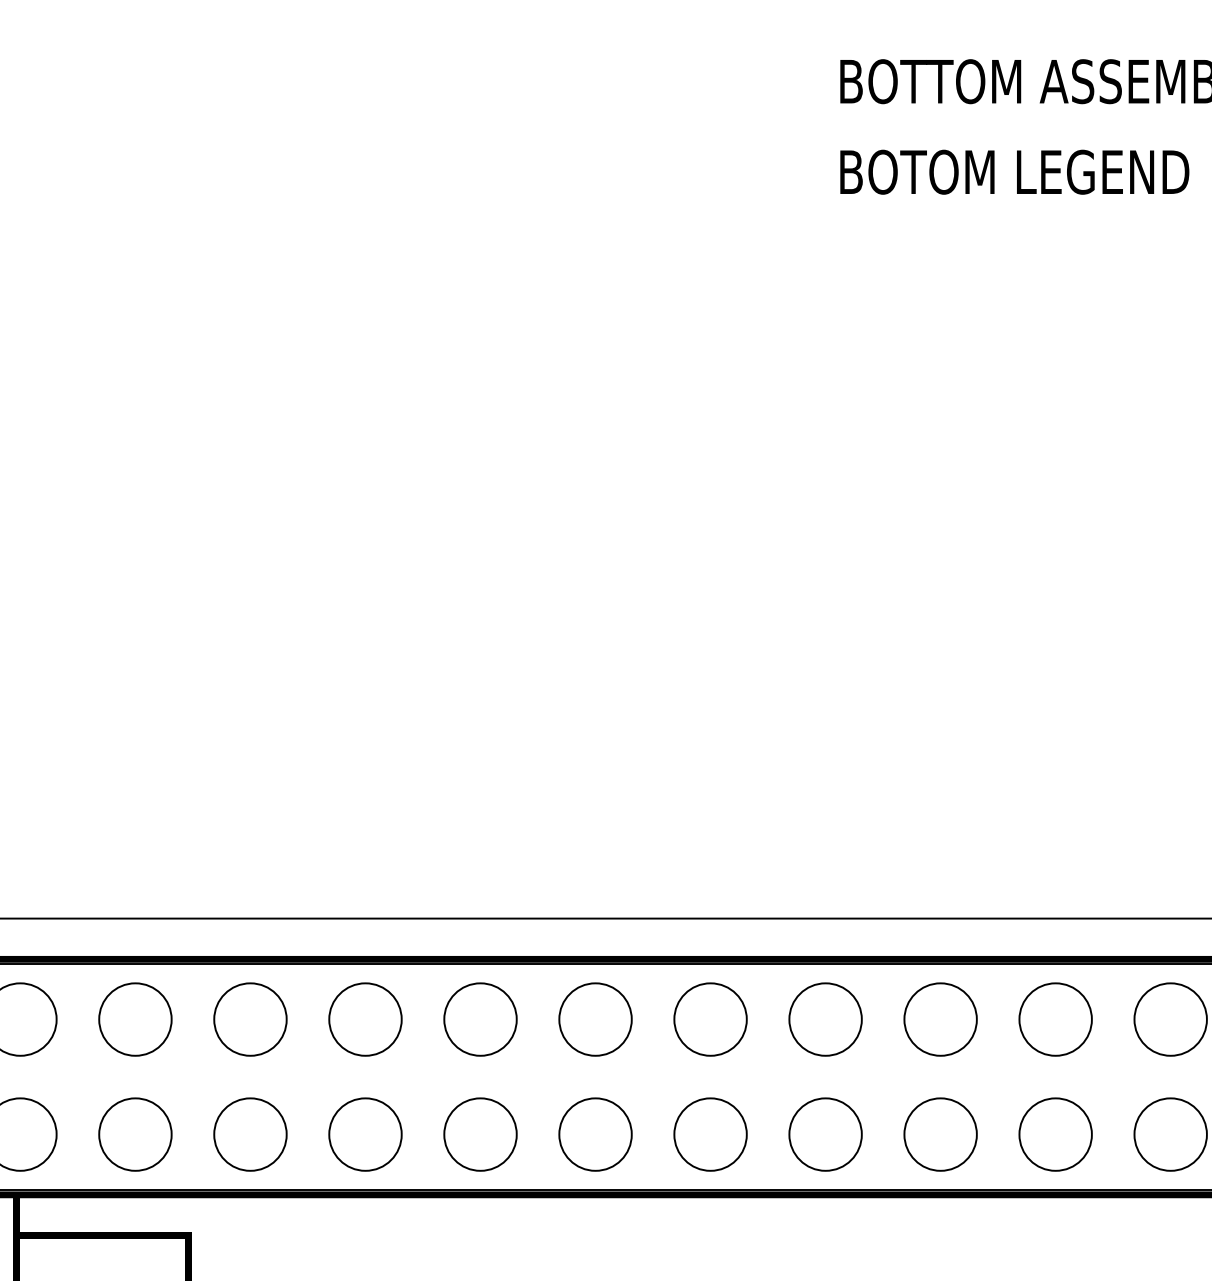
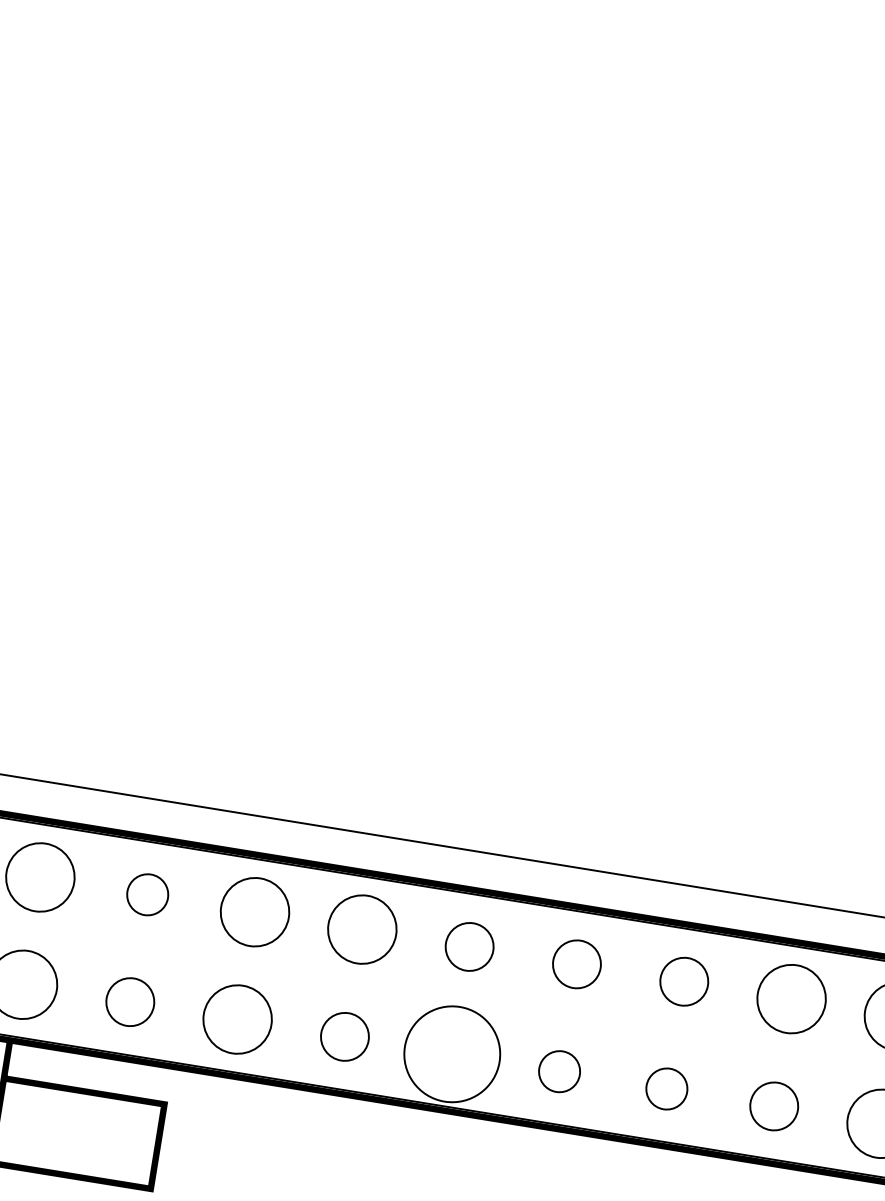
circle: (135, 1019) -> (147, 894), size x0.6
circle: (480, 1019) -> (469, 946), size x0.7
circle: (595, 1019) -> (576, 964), size x0.7
circle: (710, 1019) -> (684, 981), size x0.7
circle: (135, 1134) -> (130, 1002), size x0.7
circle: (365, 1134) -> (344, 1036), size x0.7
circle: (480, 1134) -> (452, 1054), size x1.4
circle: (595, 1134) -> (559, 1071), size x0.6
circle: (710, 1134) -> (666, 1088), size x0.6
circle: (825, 1134) -> (774, 1106), size x0.7

